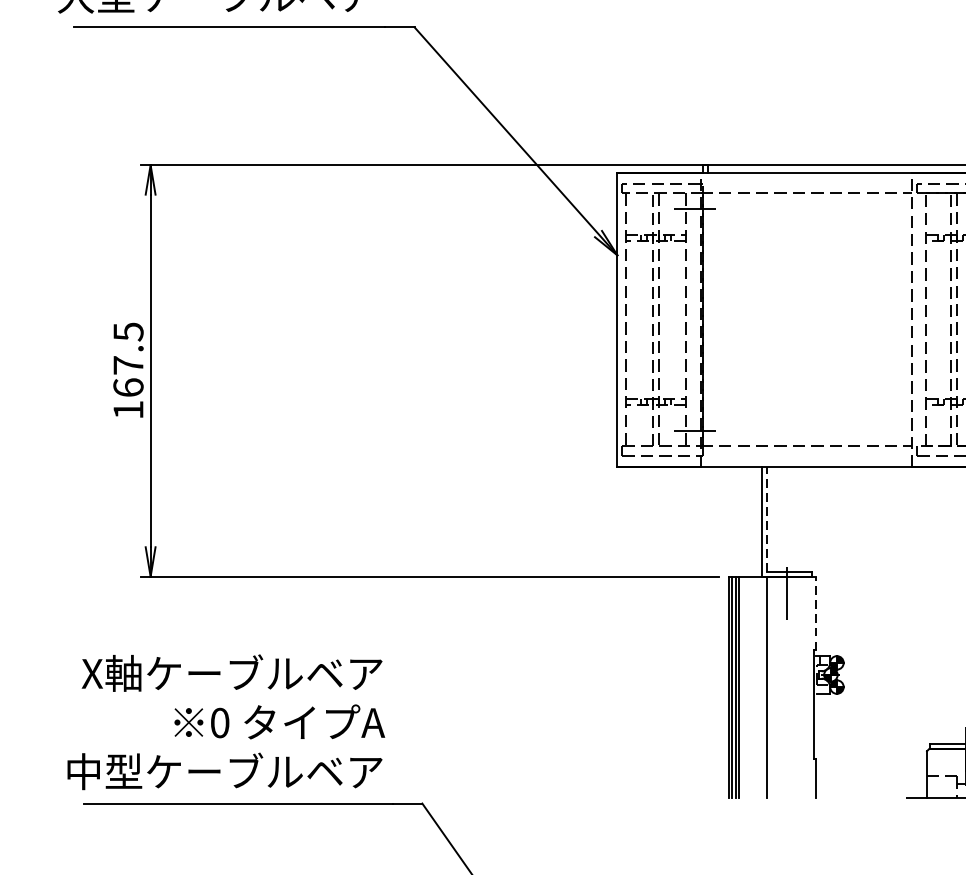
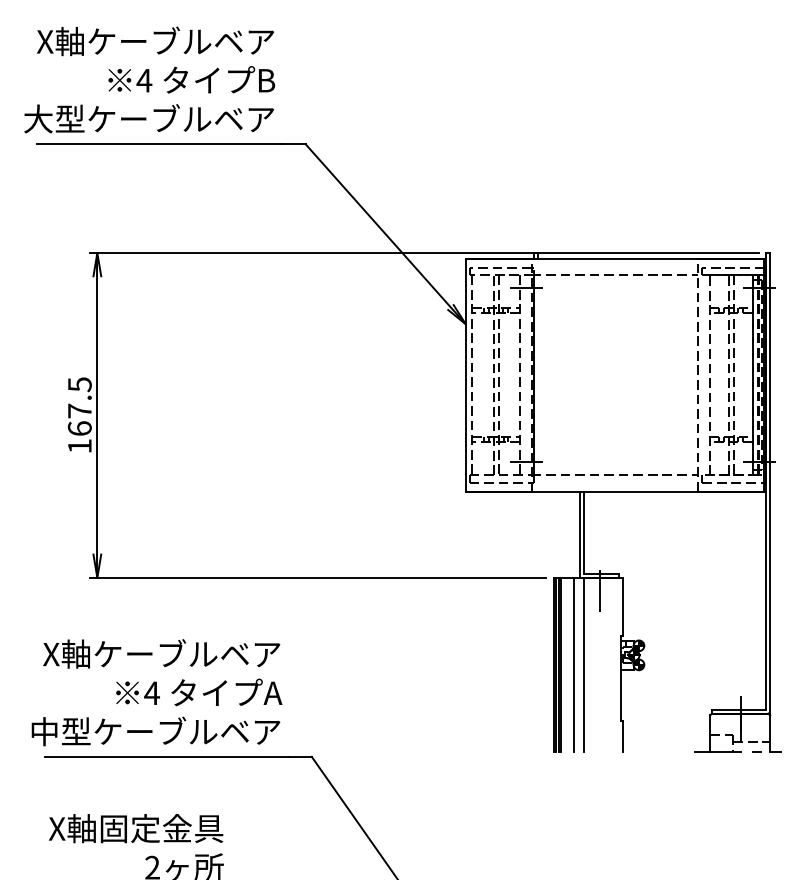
line: (767, 519) -> (584, 532), dashed -> solid
line: (816, 613) -> (622, 606), dashed -> solid
line: (753, 686) -> (573, 664), added
text: (219, 723) -> (151, 693), 0 -> 4

